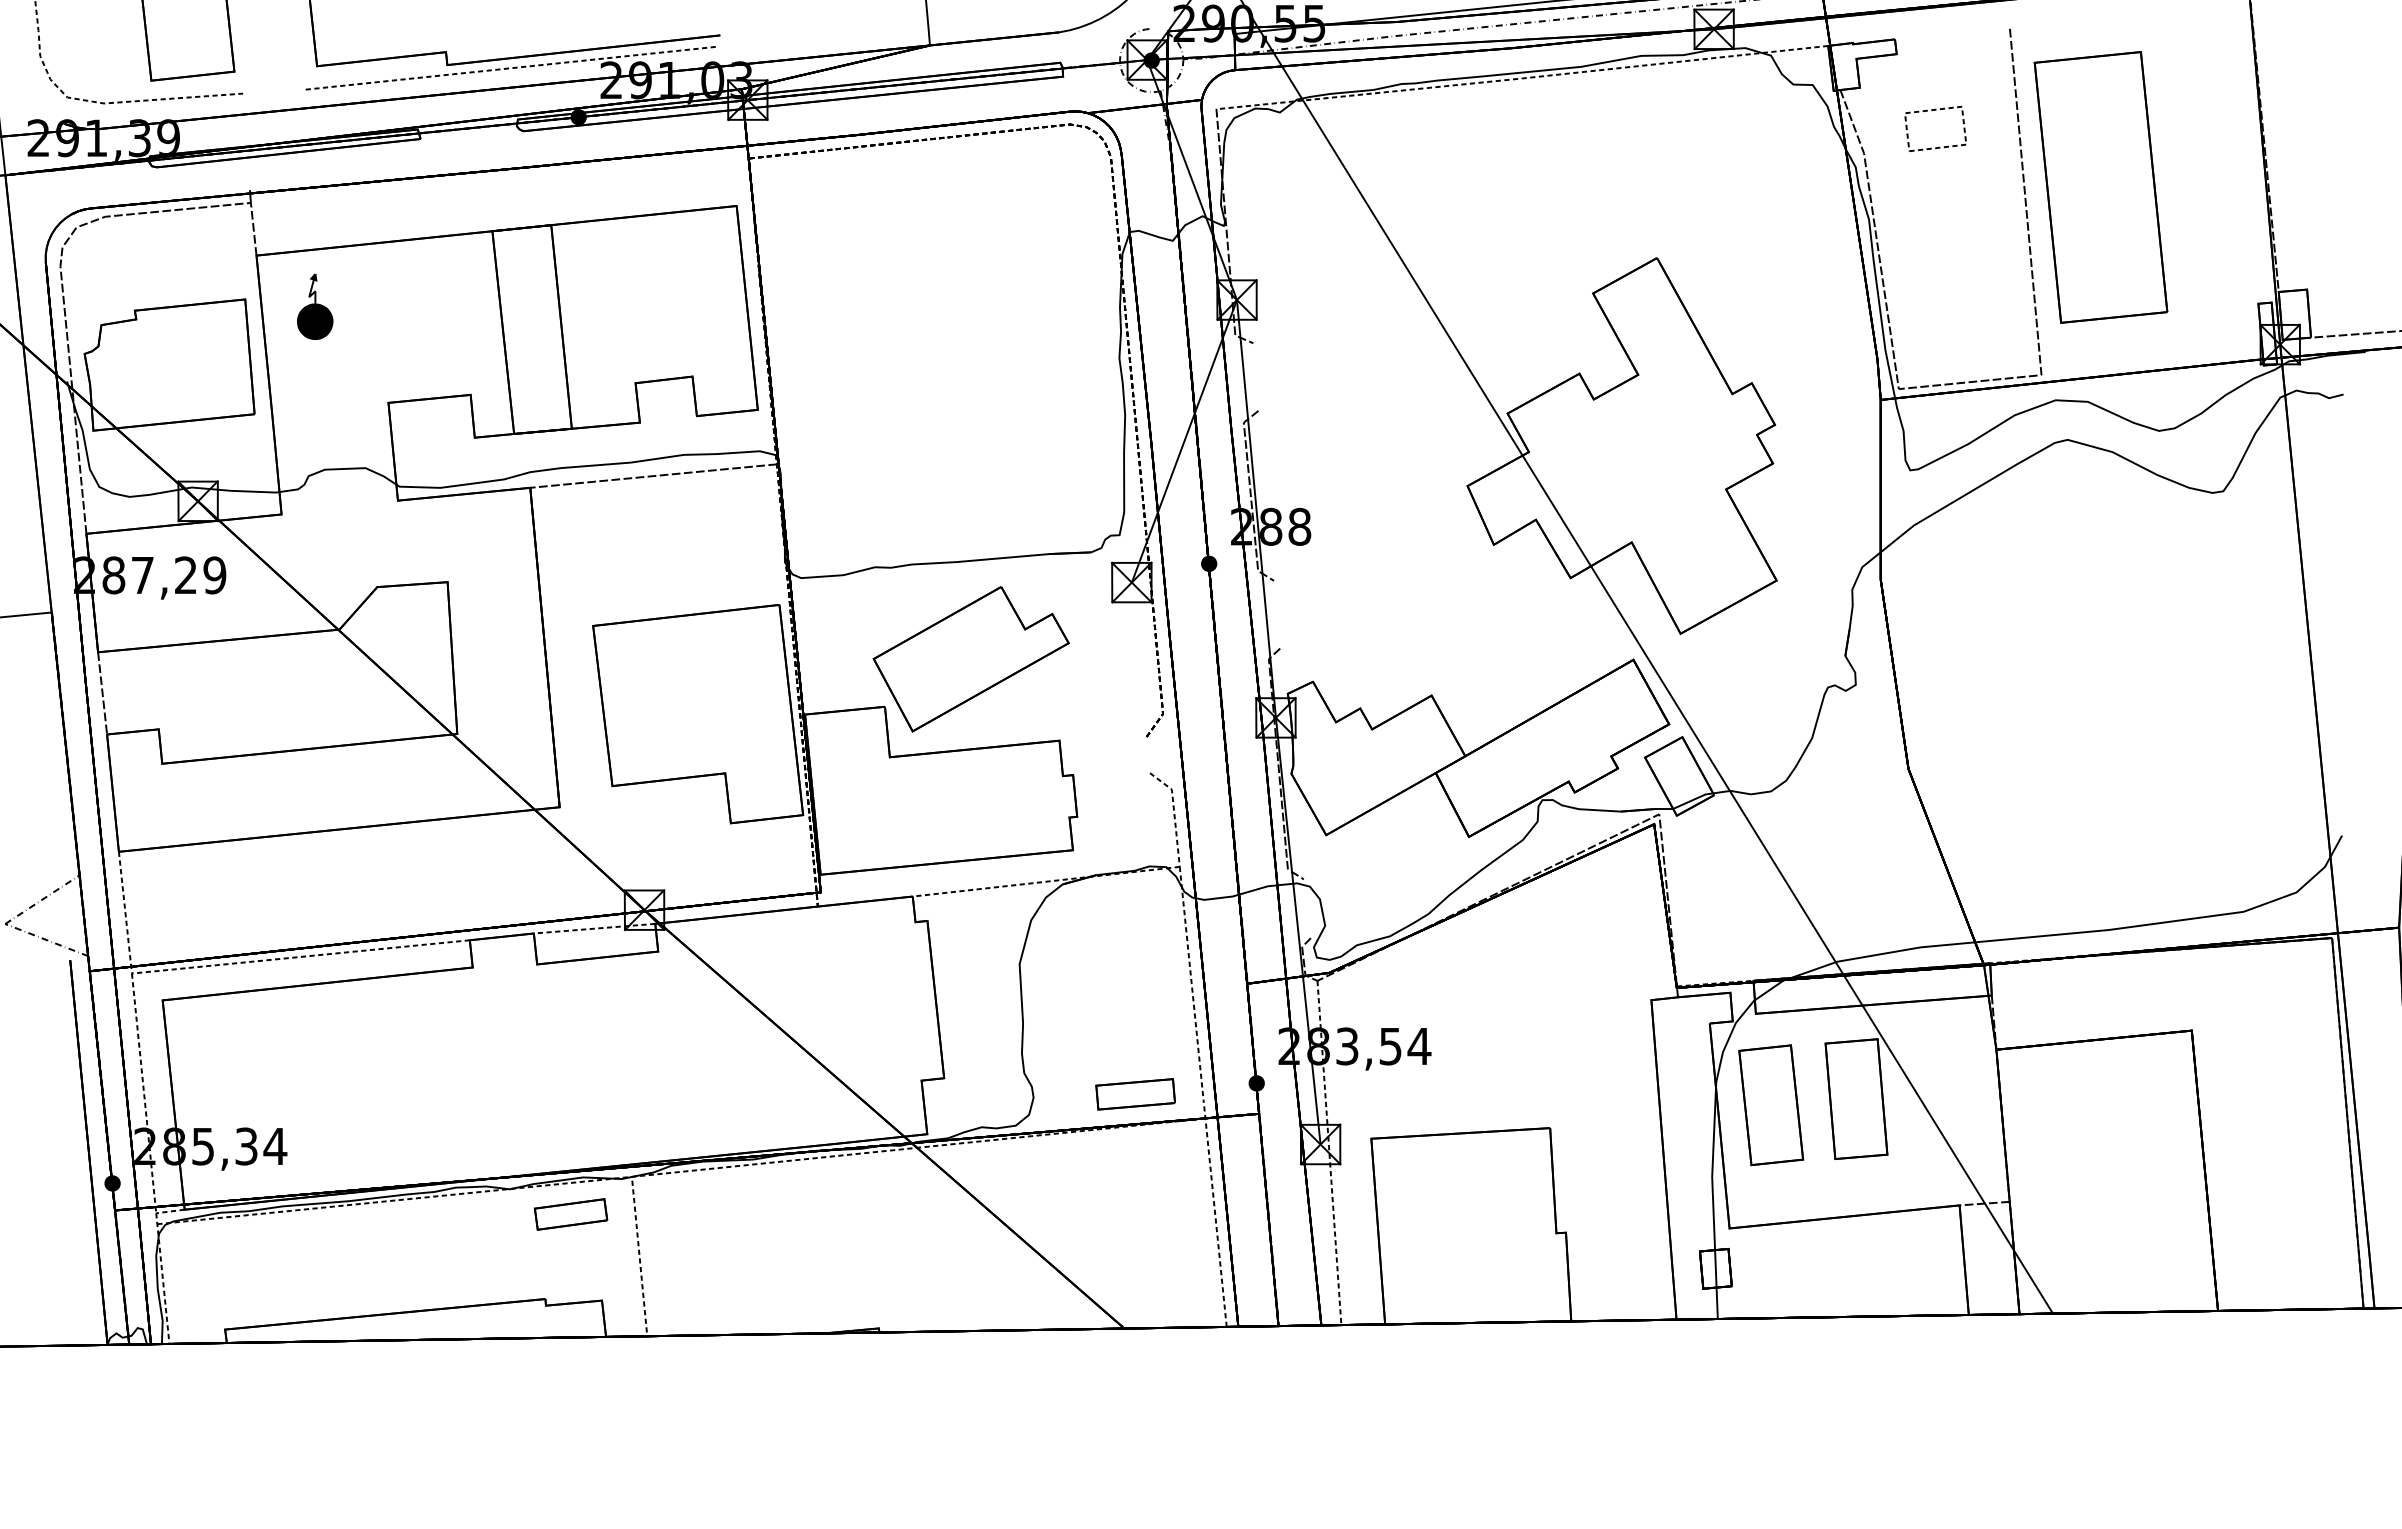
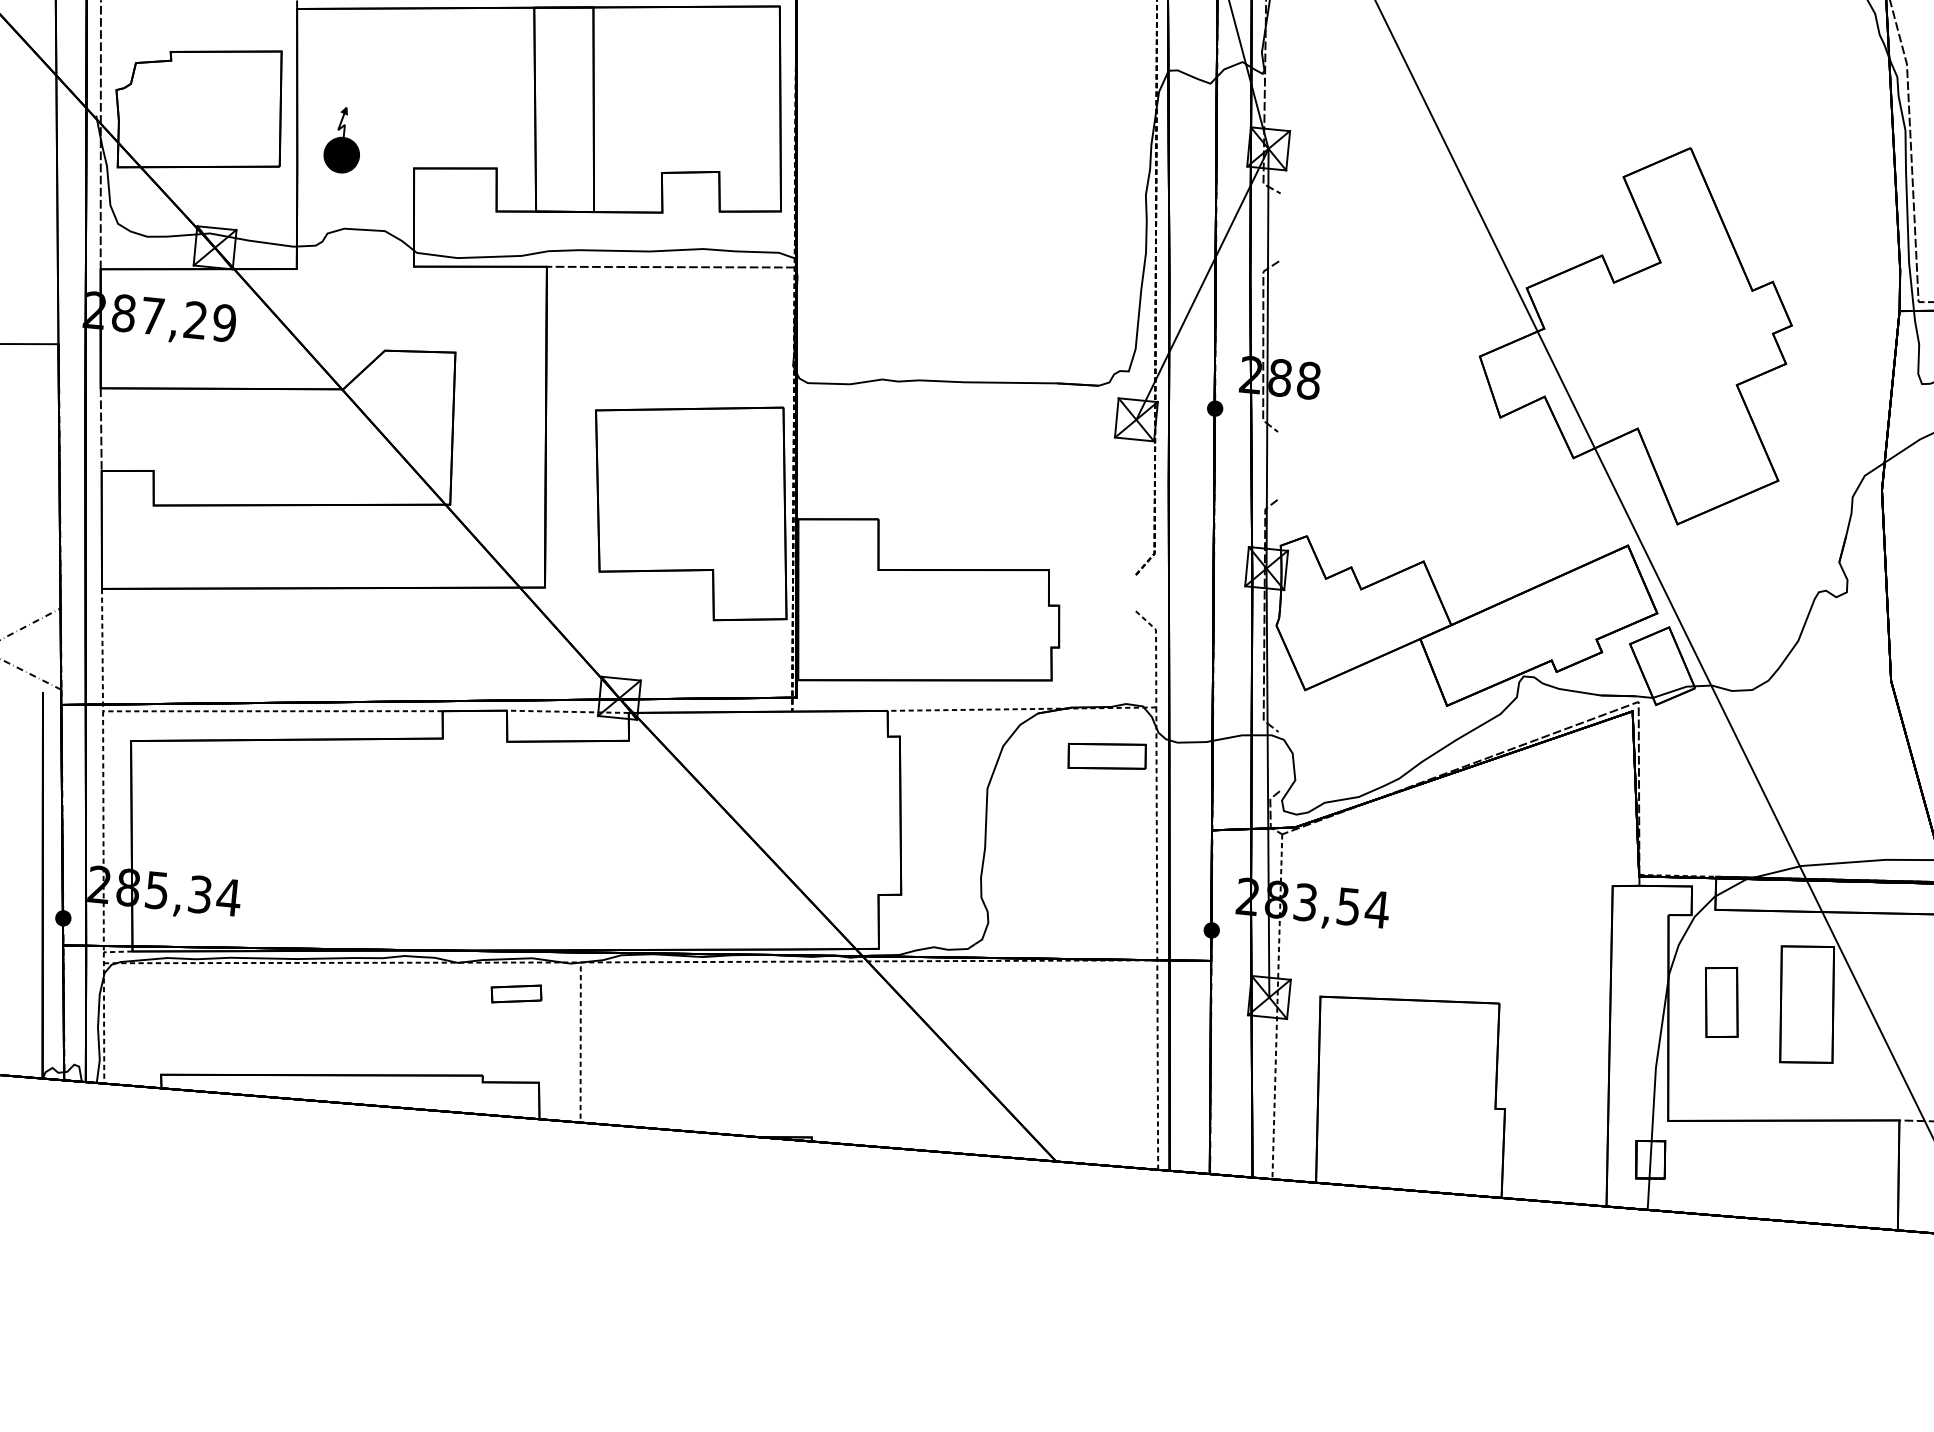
part: (315, 306) -> (343, 140), moved
part: (970, 659) -> (968, 480), removed
part: (1135, 1094) -> (1107, 756), moved
part: (1771, 1105) -> (1721, 1002), size x0.6
part: (570, 1214) -> (516, 993), size x0.7

